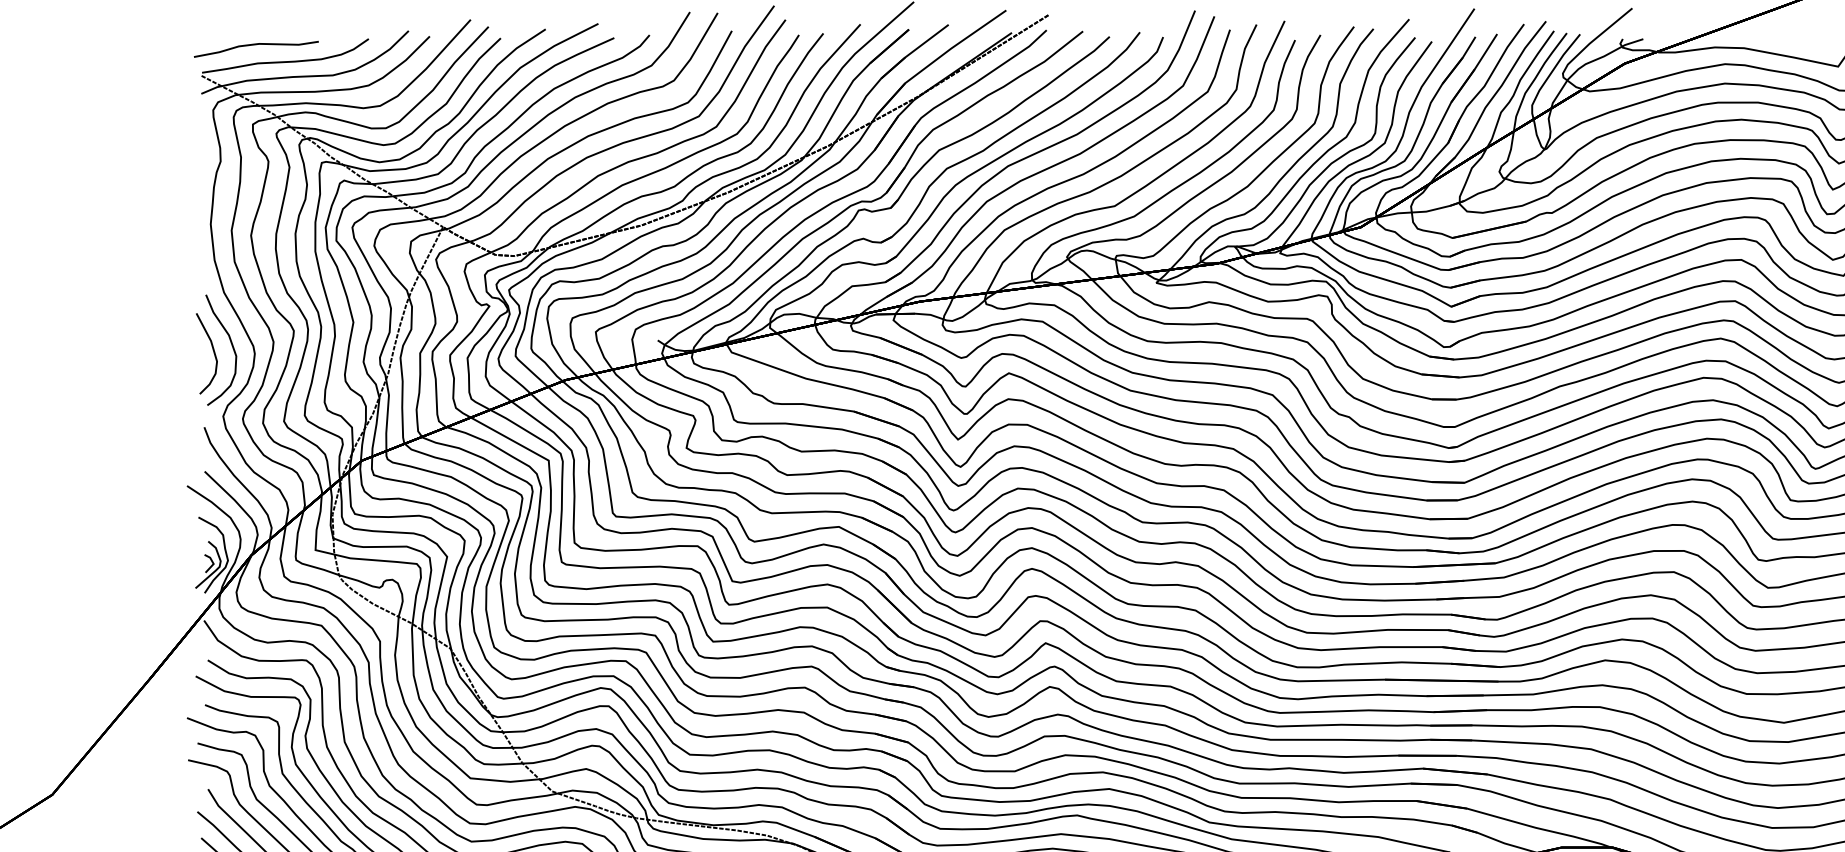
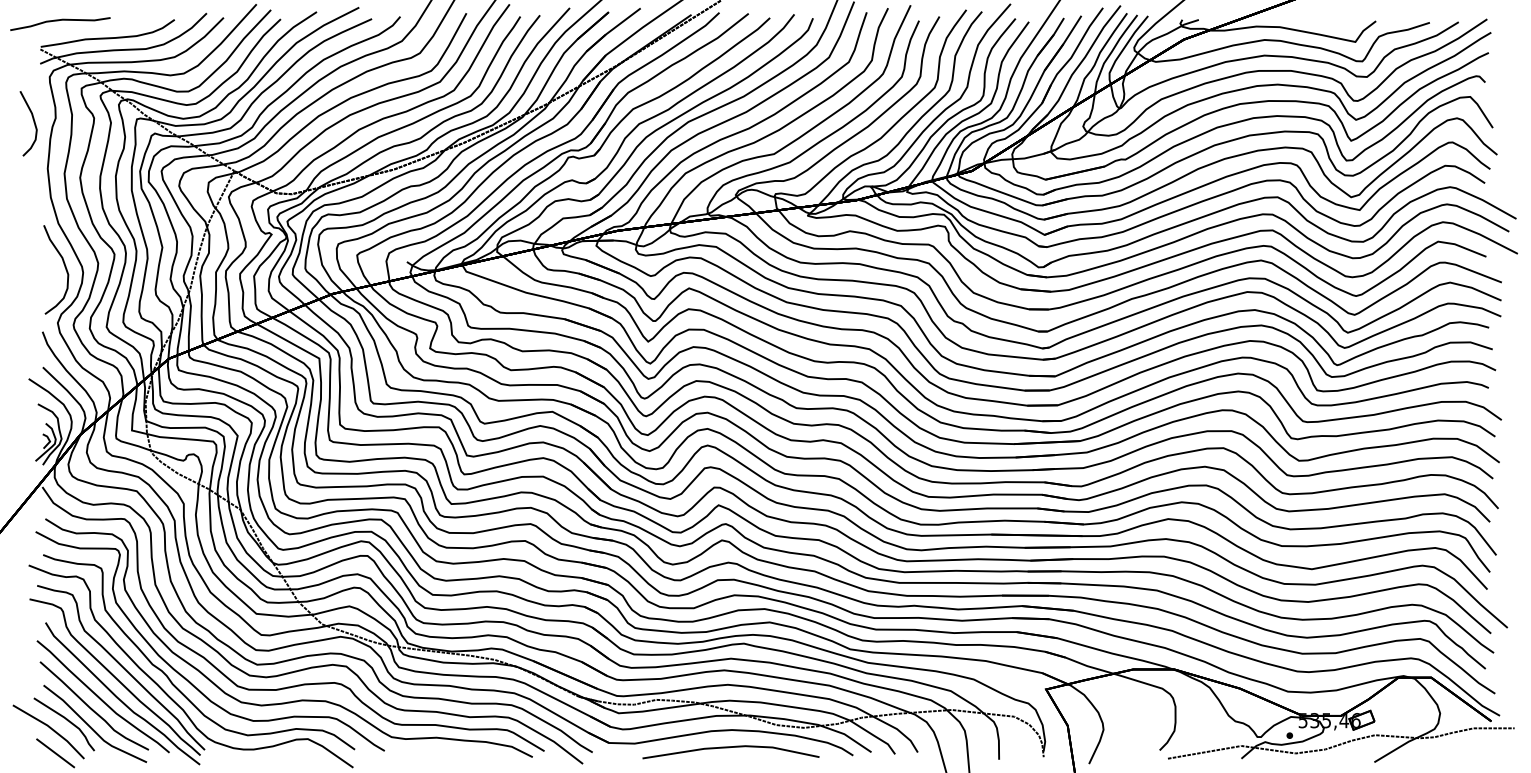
curve: (253, 46) -> (58, 21), moved
curve: (212, 352) -> (33, 122), moved

